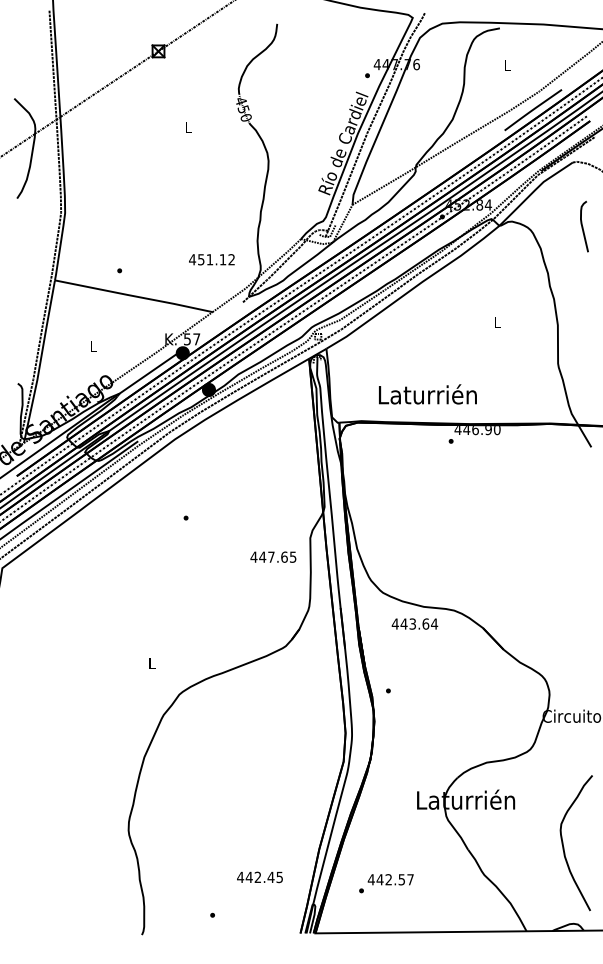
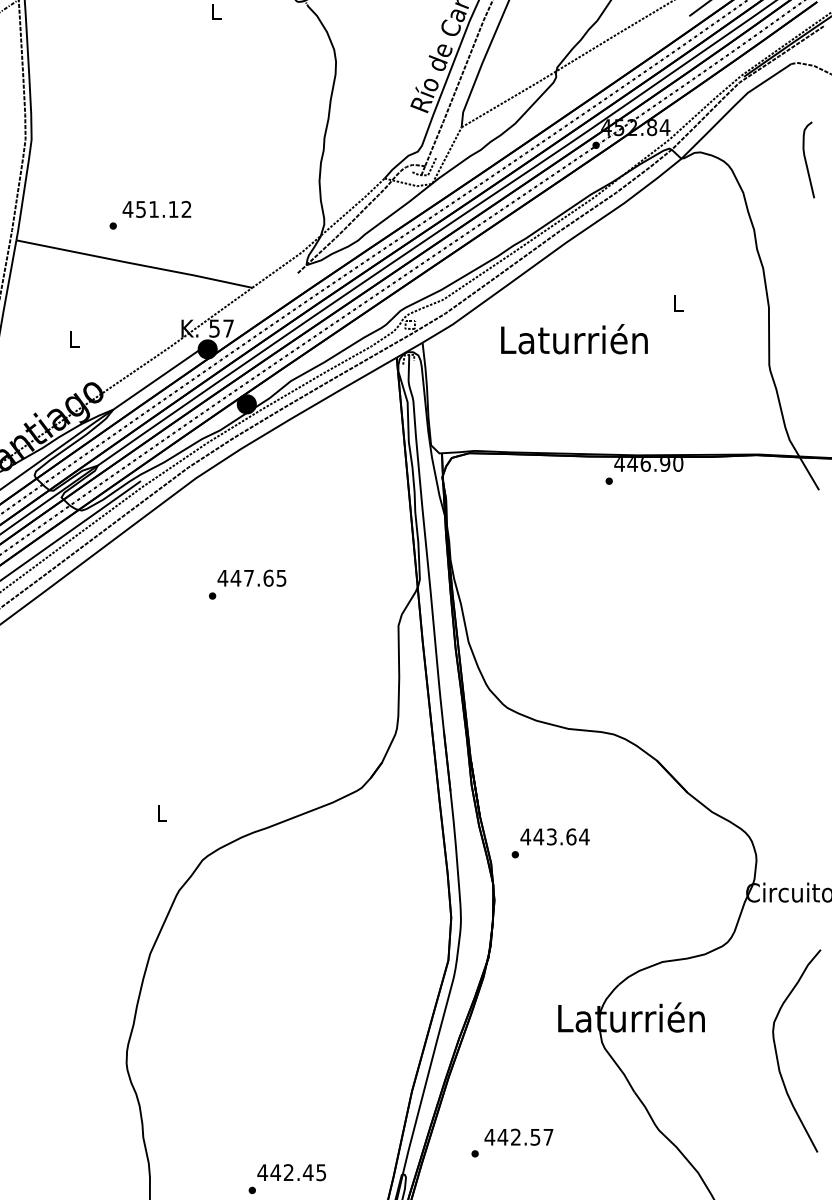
text: (211, 259) -> (156, 209), moved
text: (427, 394) -> (573, 339), moved
text: (273, 556) -> (252, 577), moved
text: (414, 623) -> (554, 836), moved
curve: (564, 847) -> (778, 1057), moved
text: (259, 877) -> (291, 1172), moved

